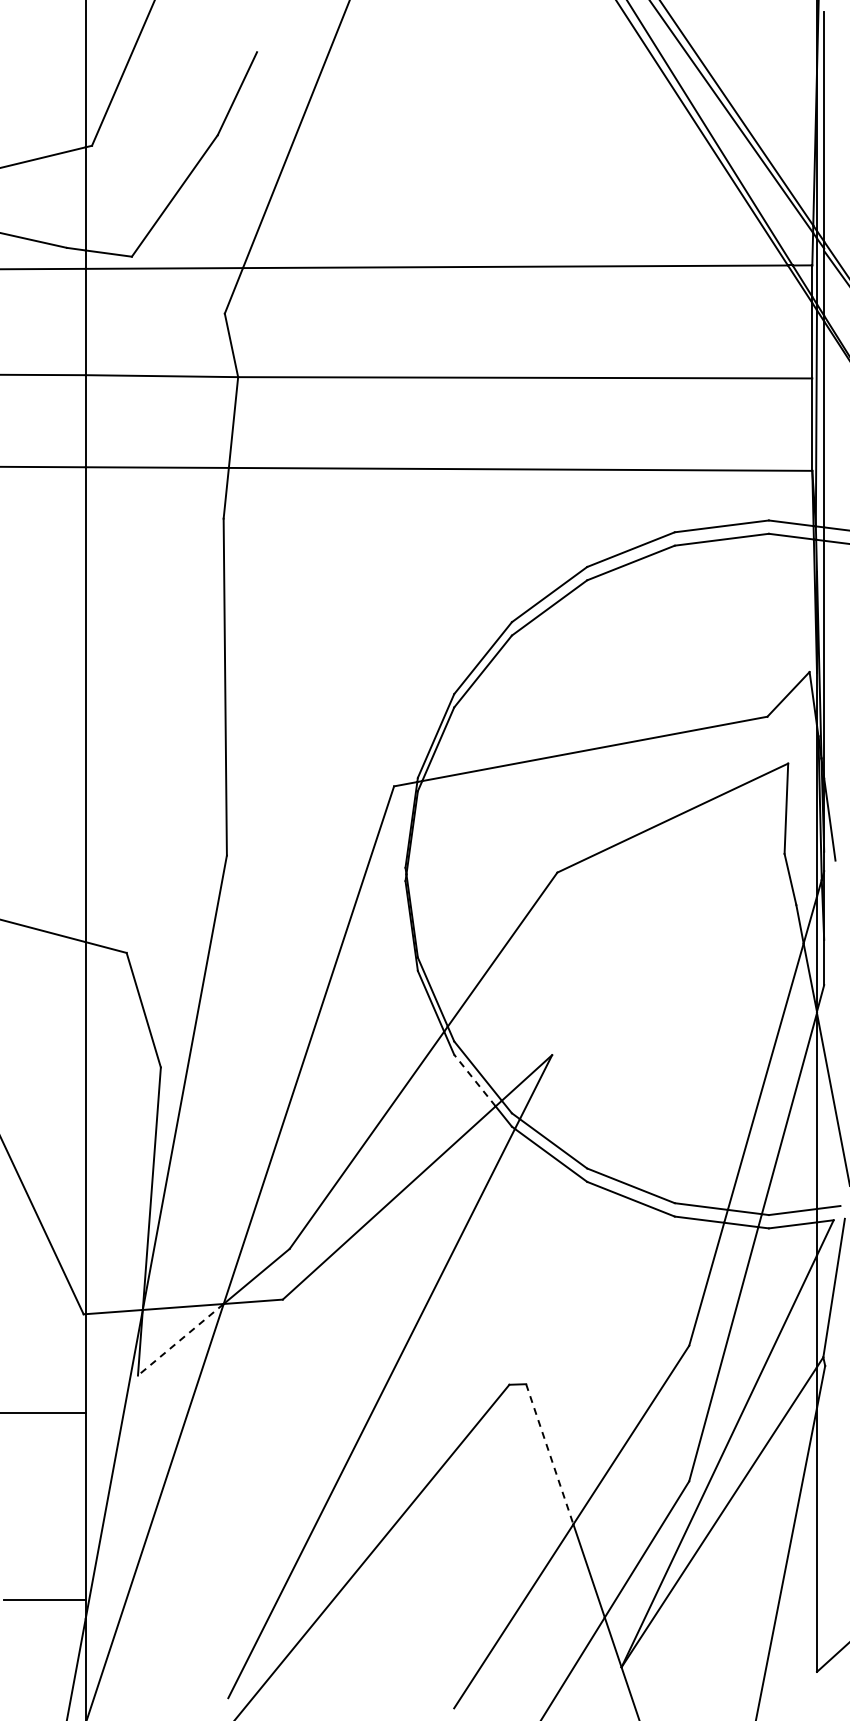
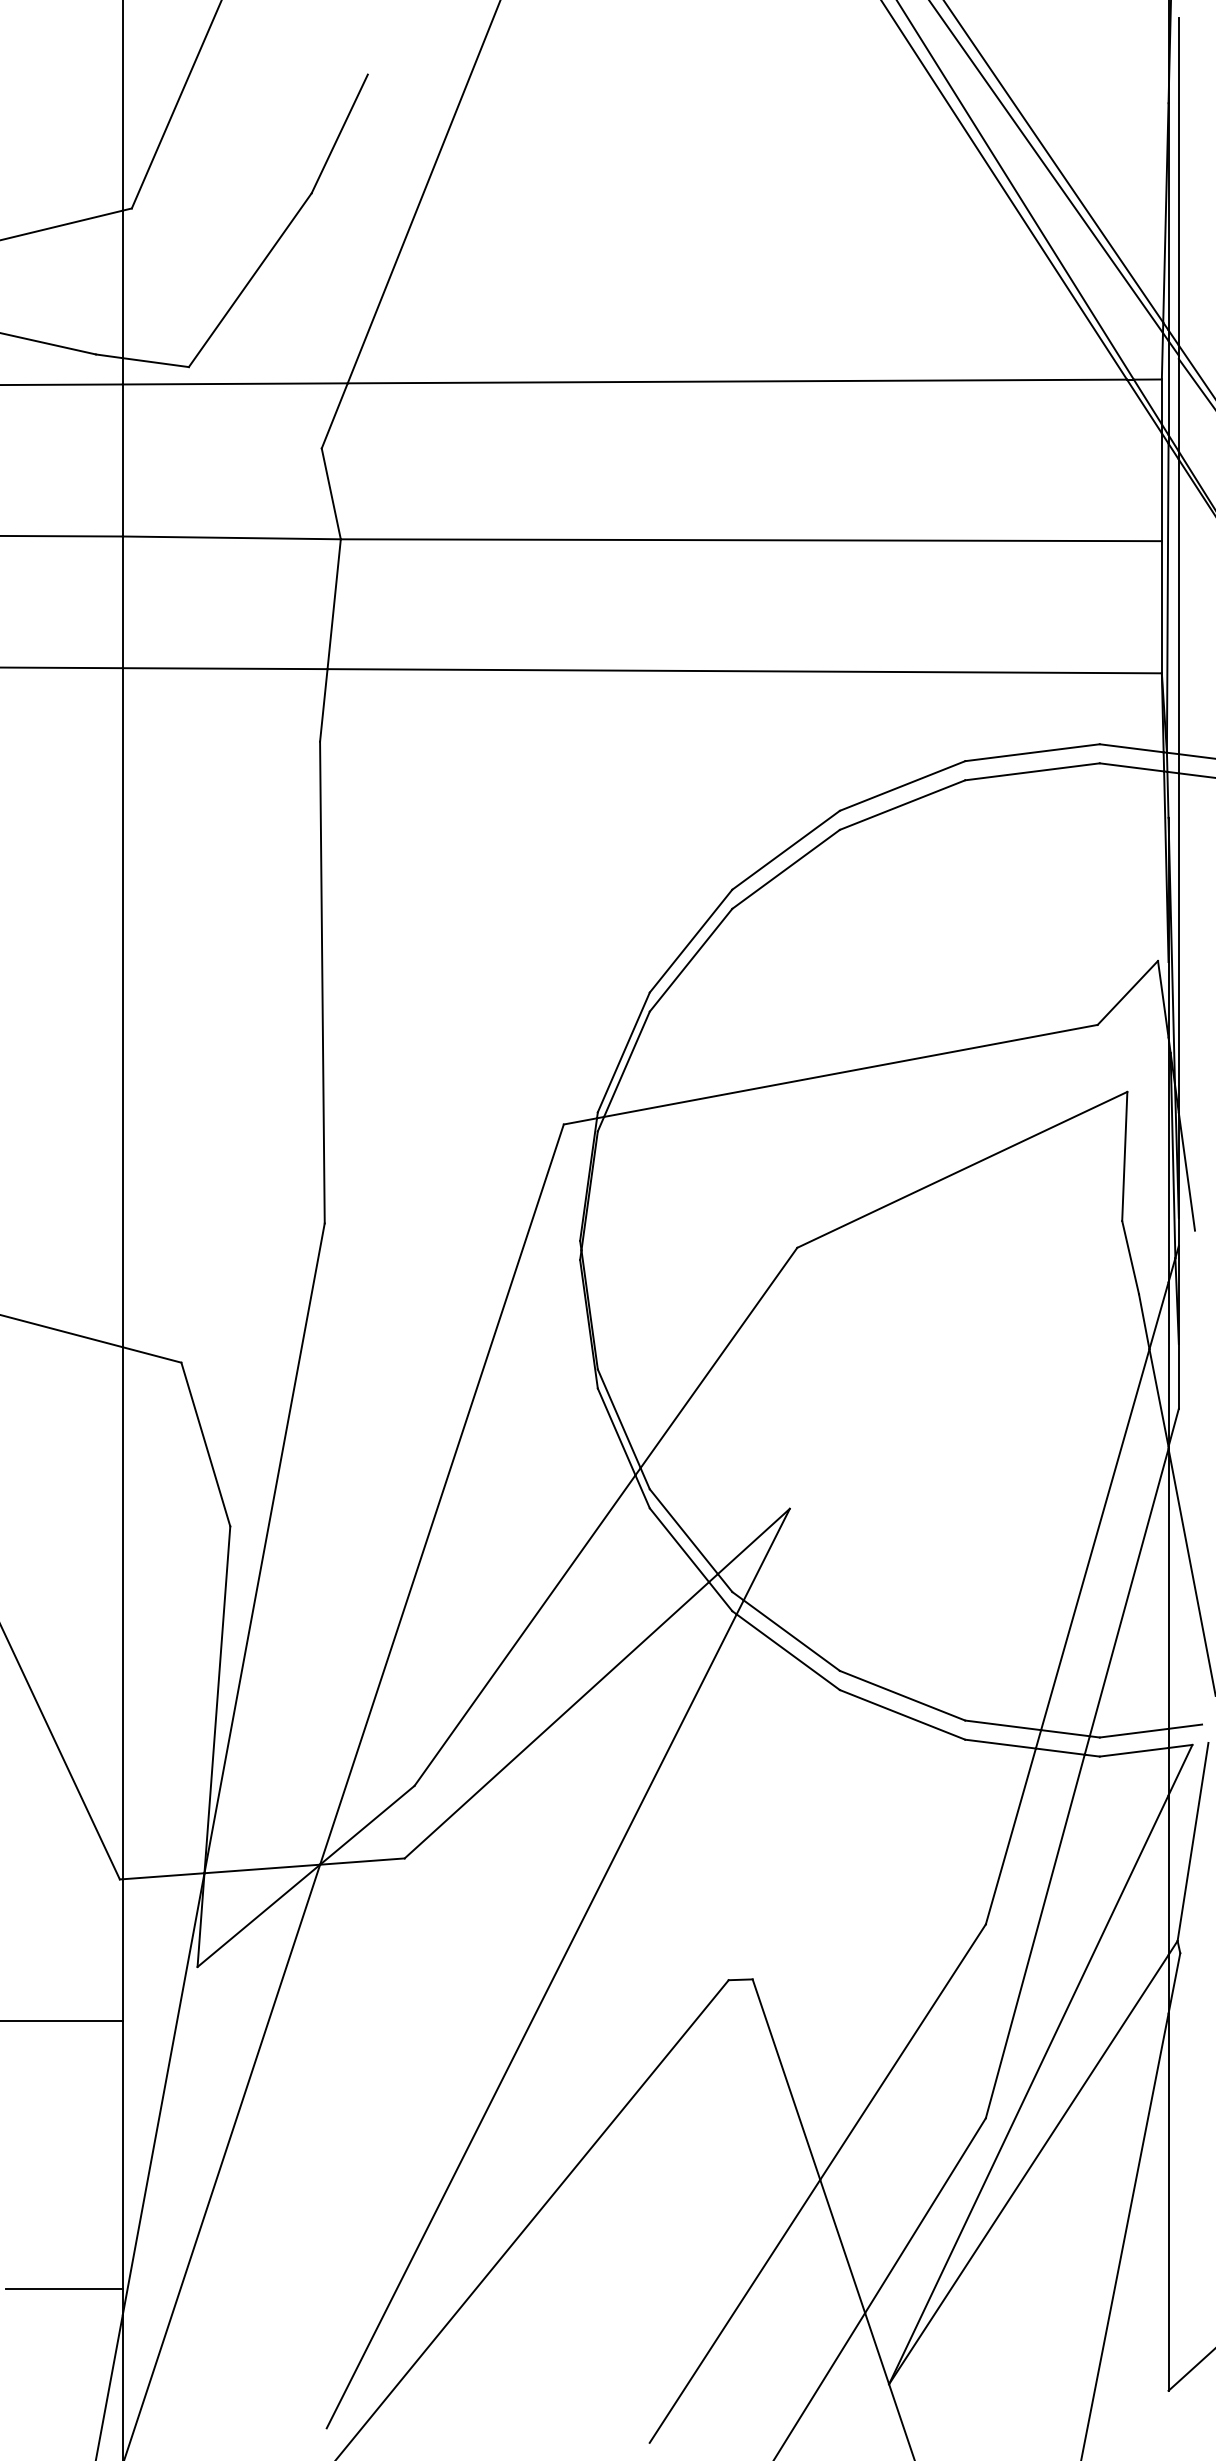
line: (474, 1080) -> (678, 1545), dashed -> solid
line: (180, 1339) -> (258, 1915), dashed -> solid
line: (549, 1454) -> (786, 2079), dashed -> solid

